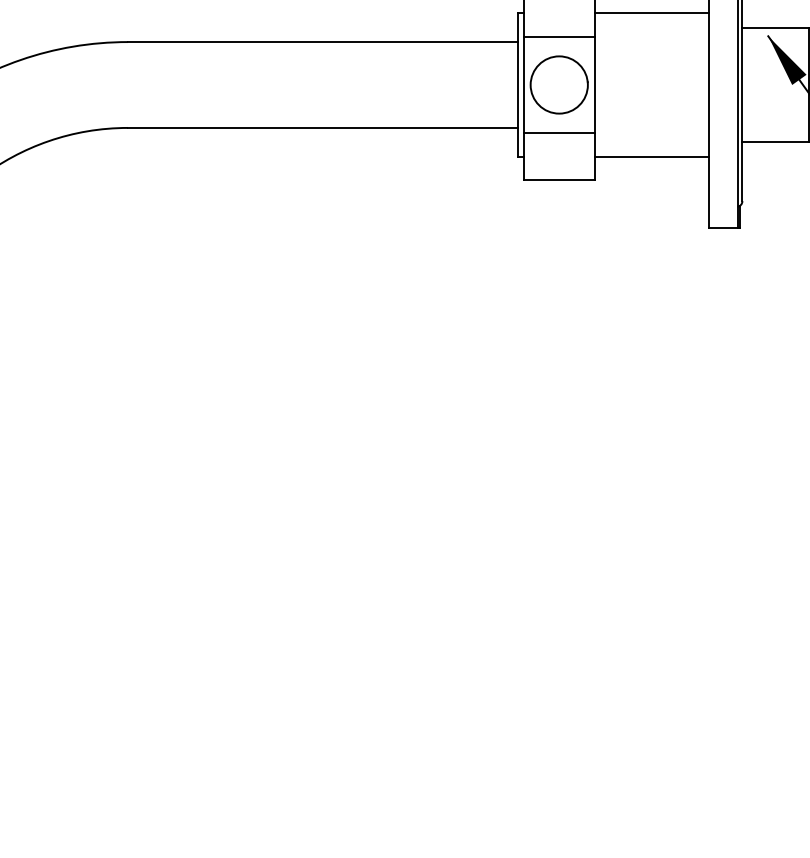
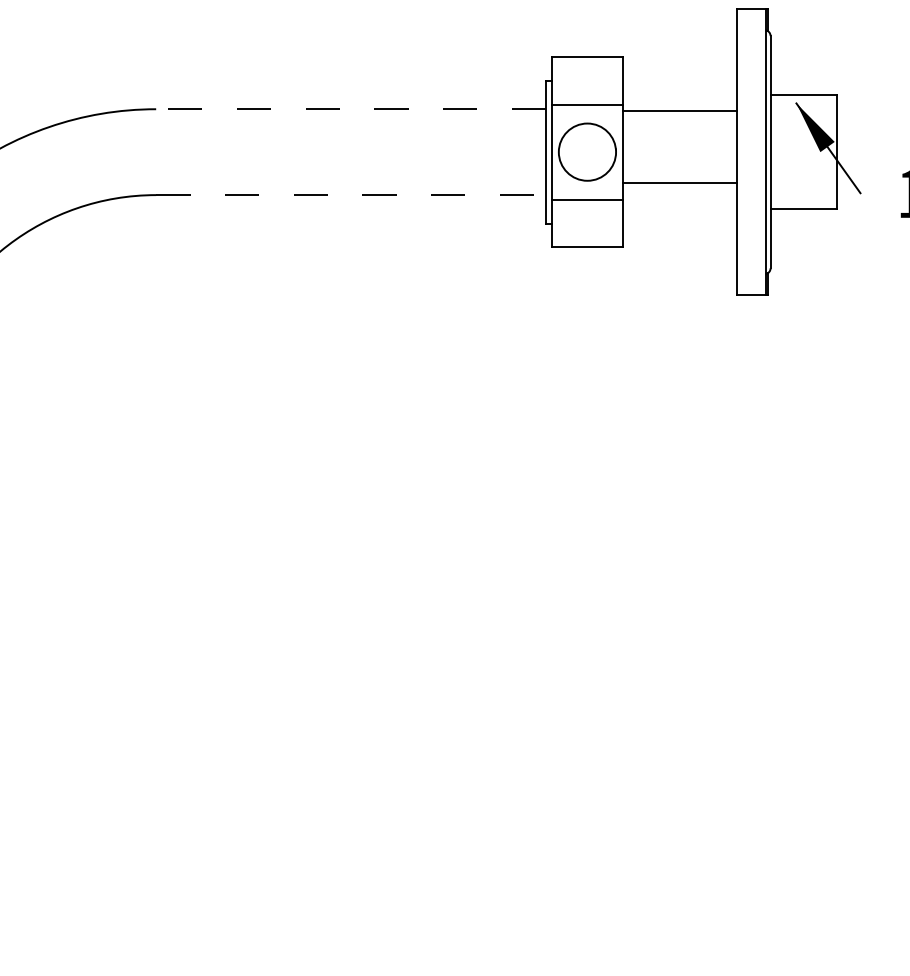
line: (652, 13) -> (680, 110), moved
line: (323, 42) -> (351, 109), solid -> dashed
line: (323, 128) -> (351, 195), solid -> dashed
line: (652, 156) -> (680, 182), moved

